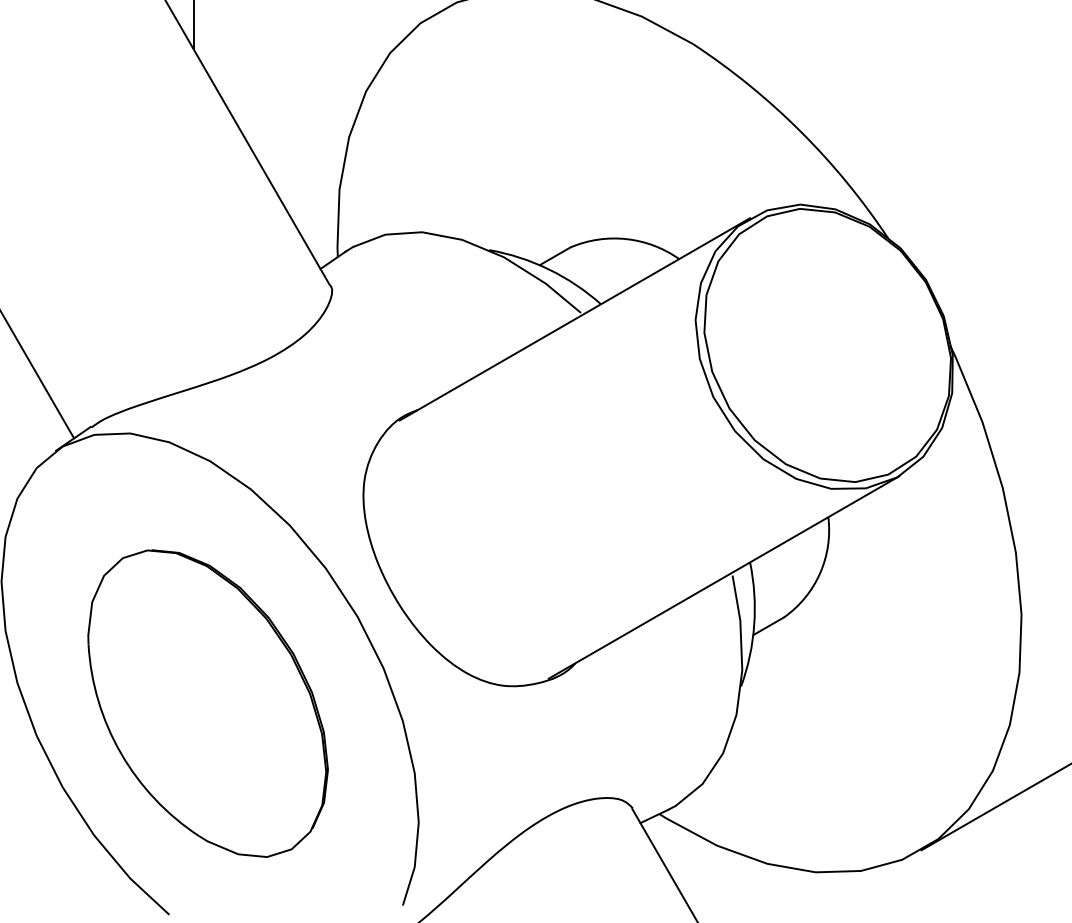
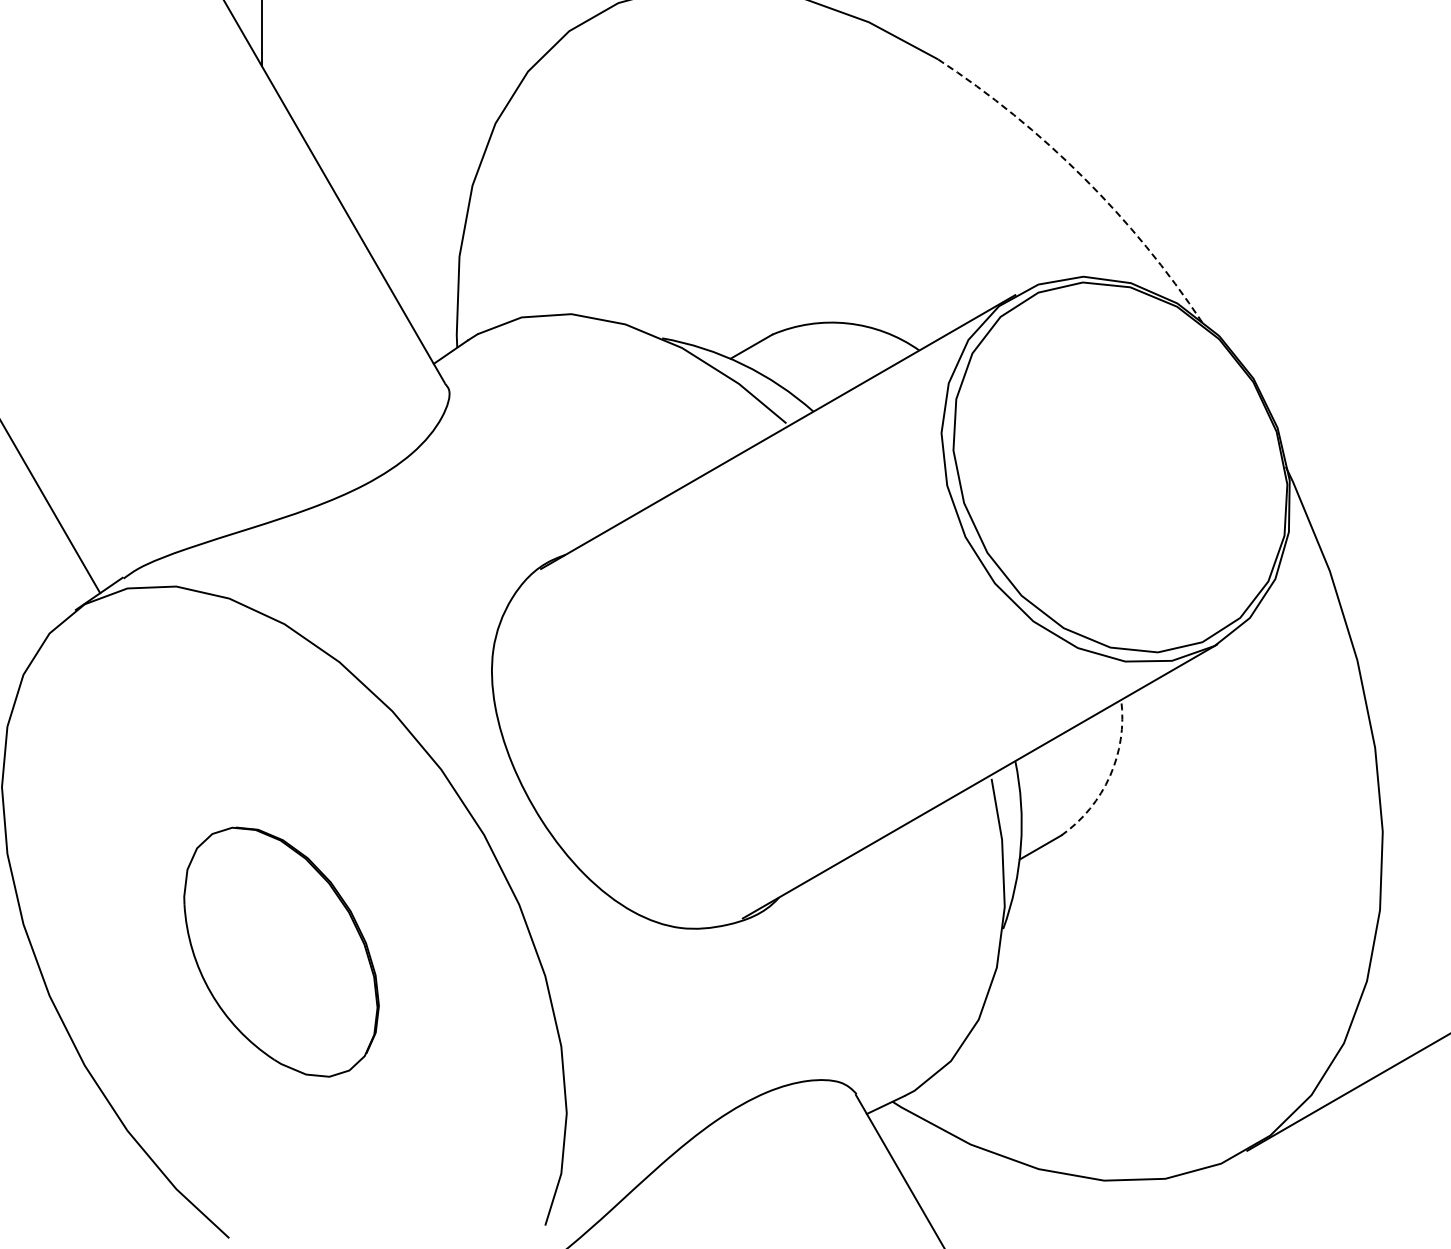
arc: (800, 131) -> (1083, 177), solid -> dashed
arc: (820, 573) -> (1110, 776), solid -> dashed
part: (208, 703) -> (281, 951), size x0.6

